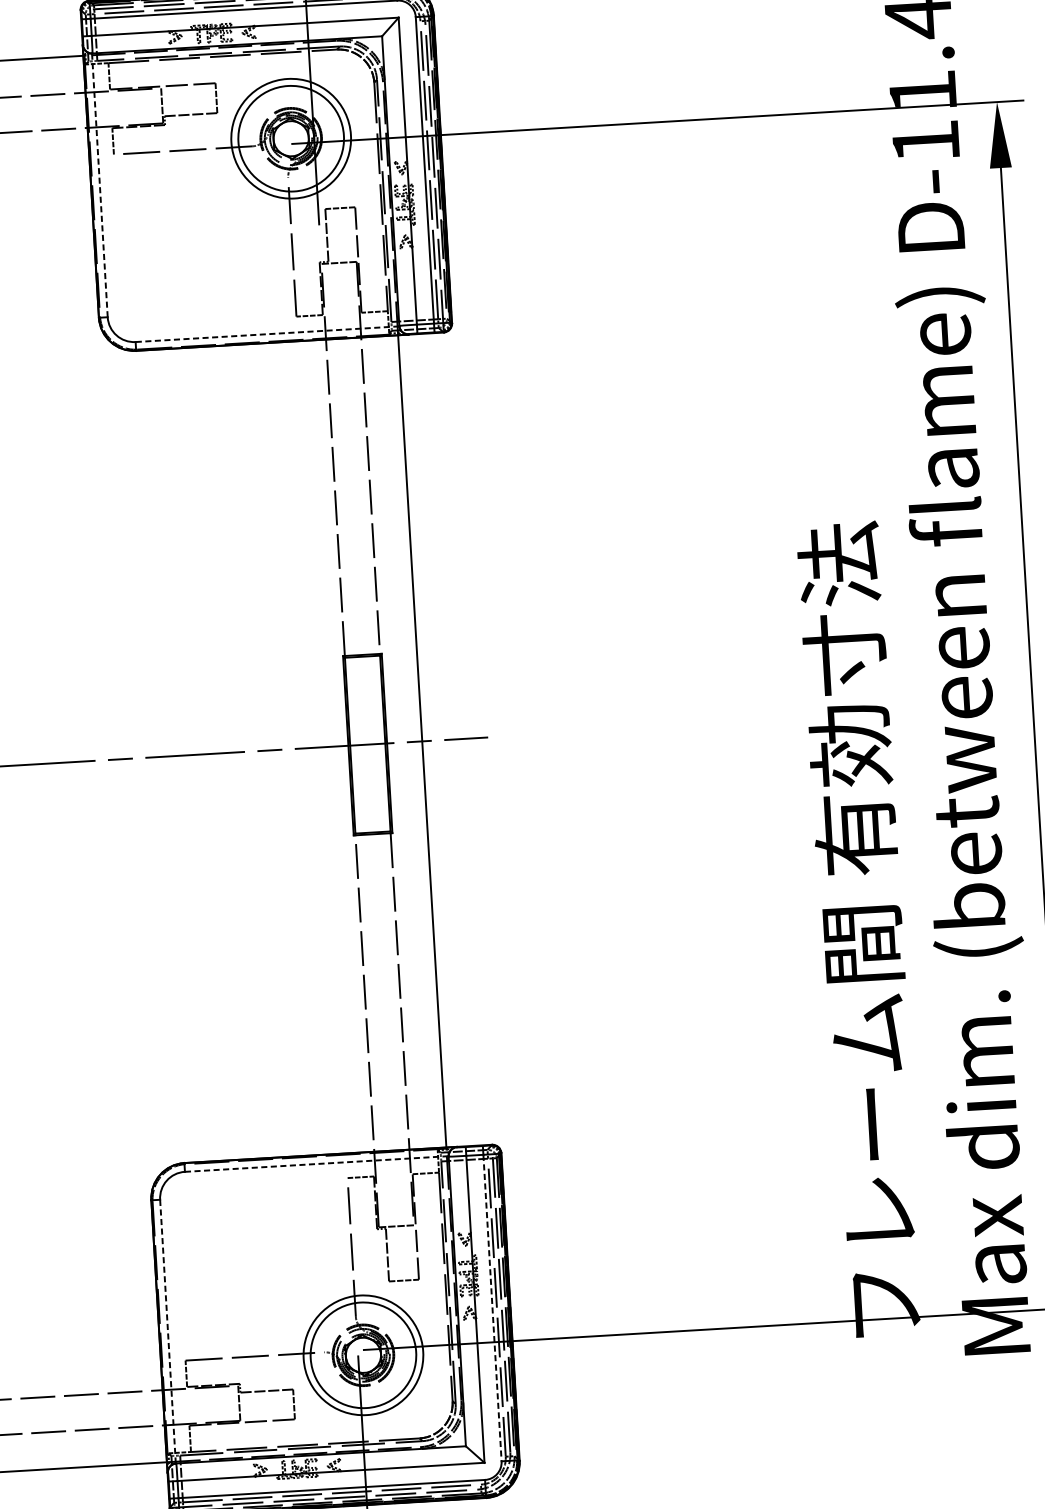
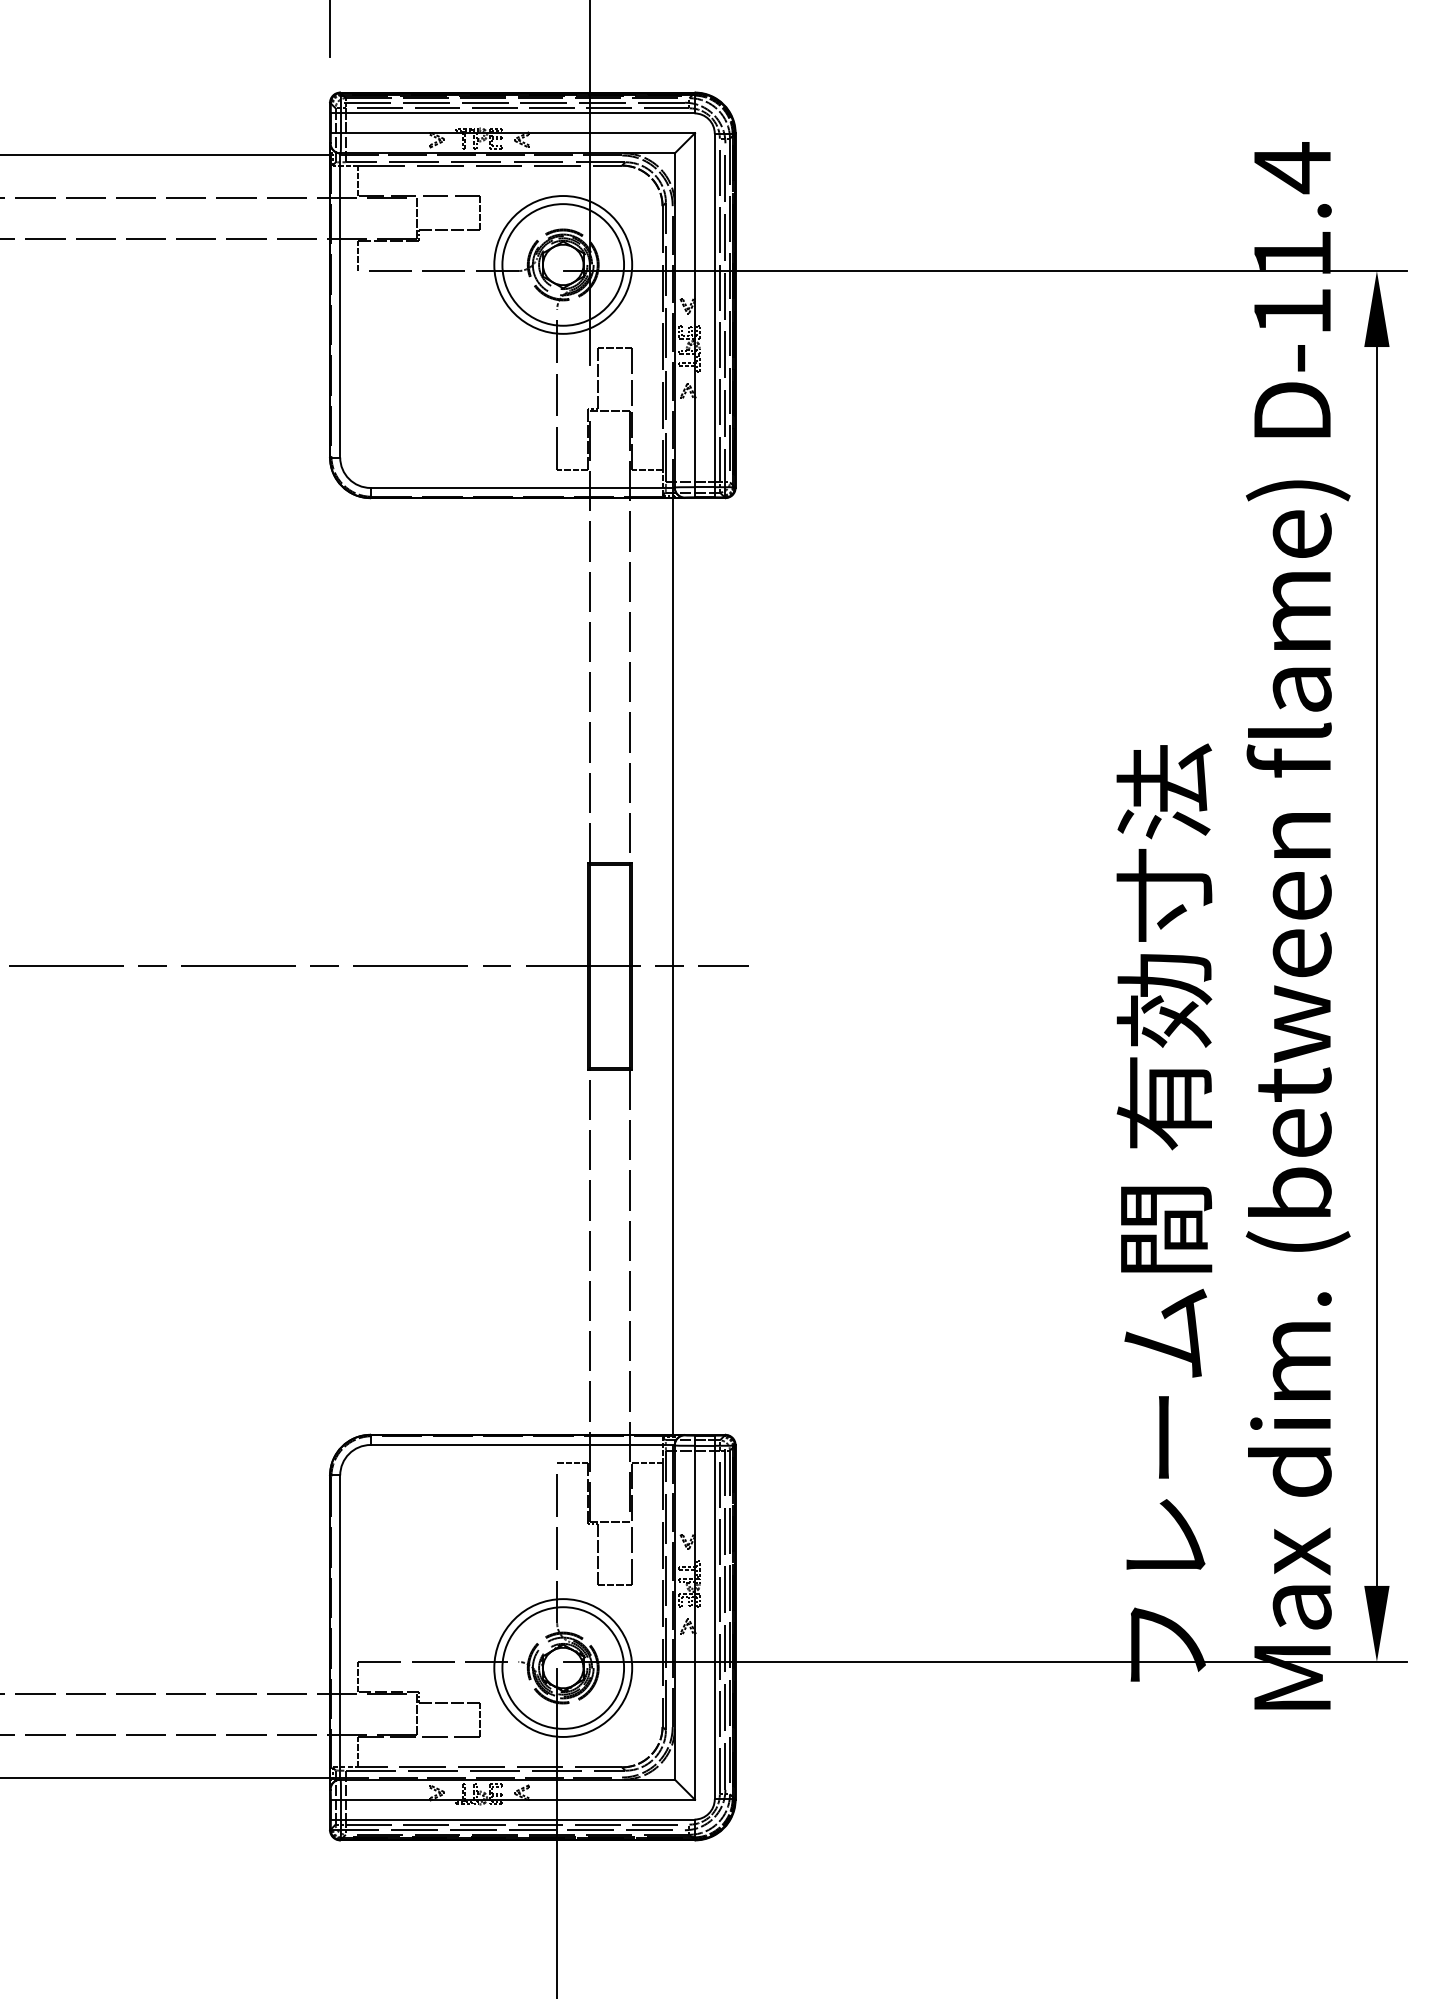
line: (100, 185) -> (340, 305), dashed -> solid
line: (267, 333) -> (522, 487), dashed -> solid
line: (317, 1164) -> (523, 1445), dashed -> solid
line: (492, 1308) -> (714, 1622), dashed -> solid
line: (168, 1330) -> (340, 1626), dashed -> solid

